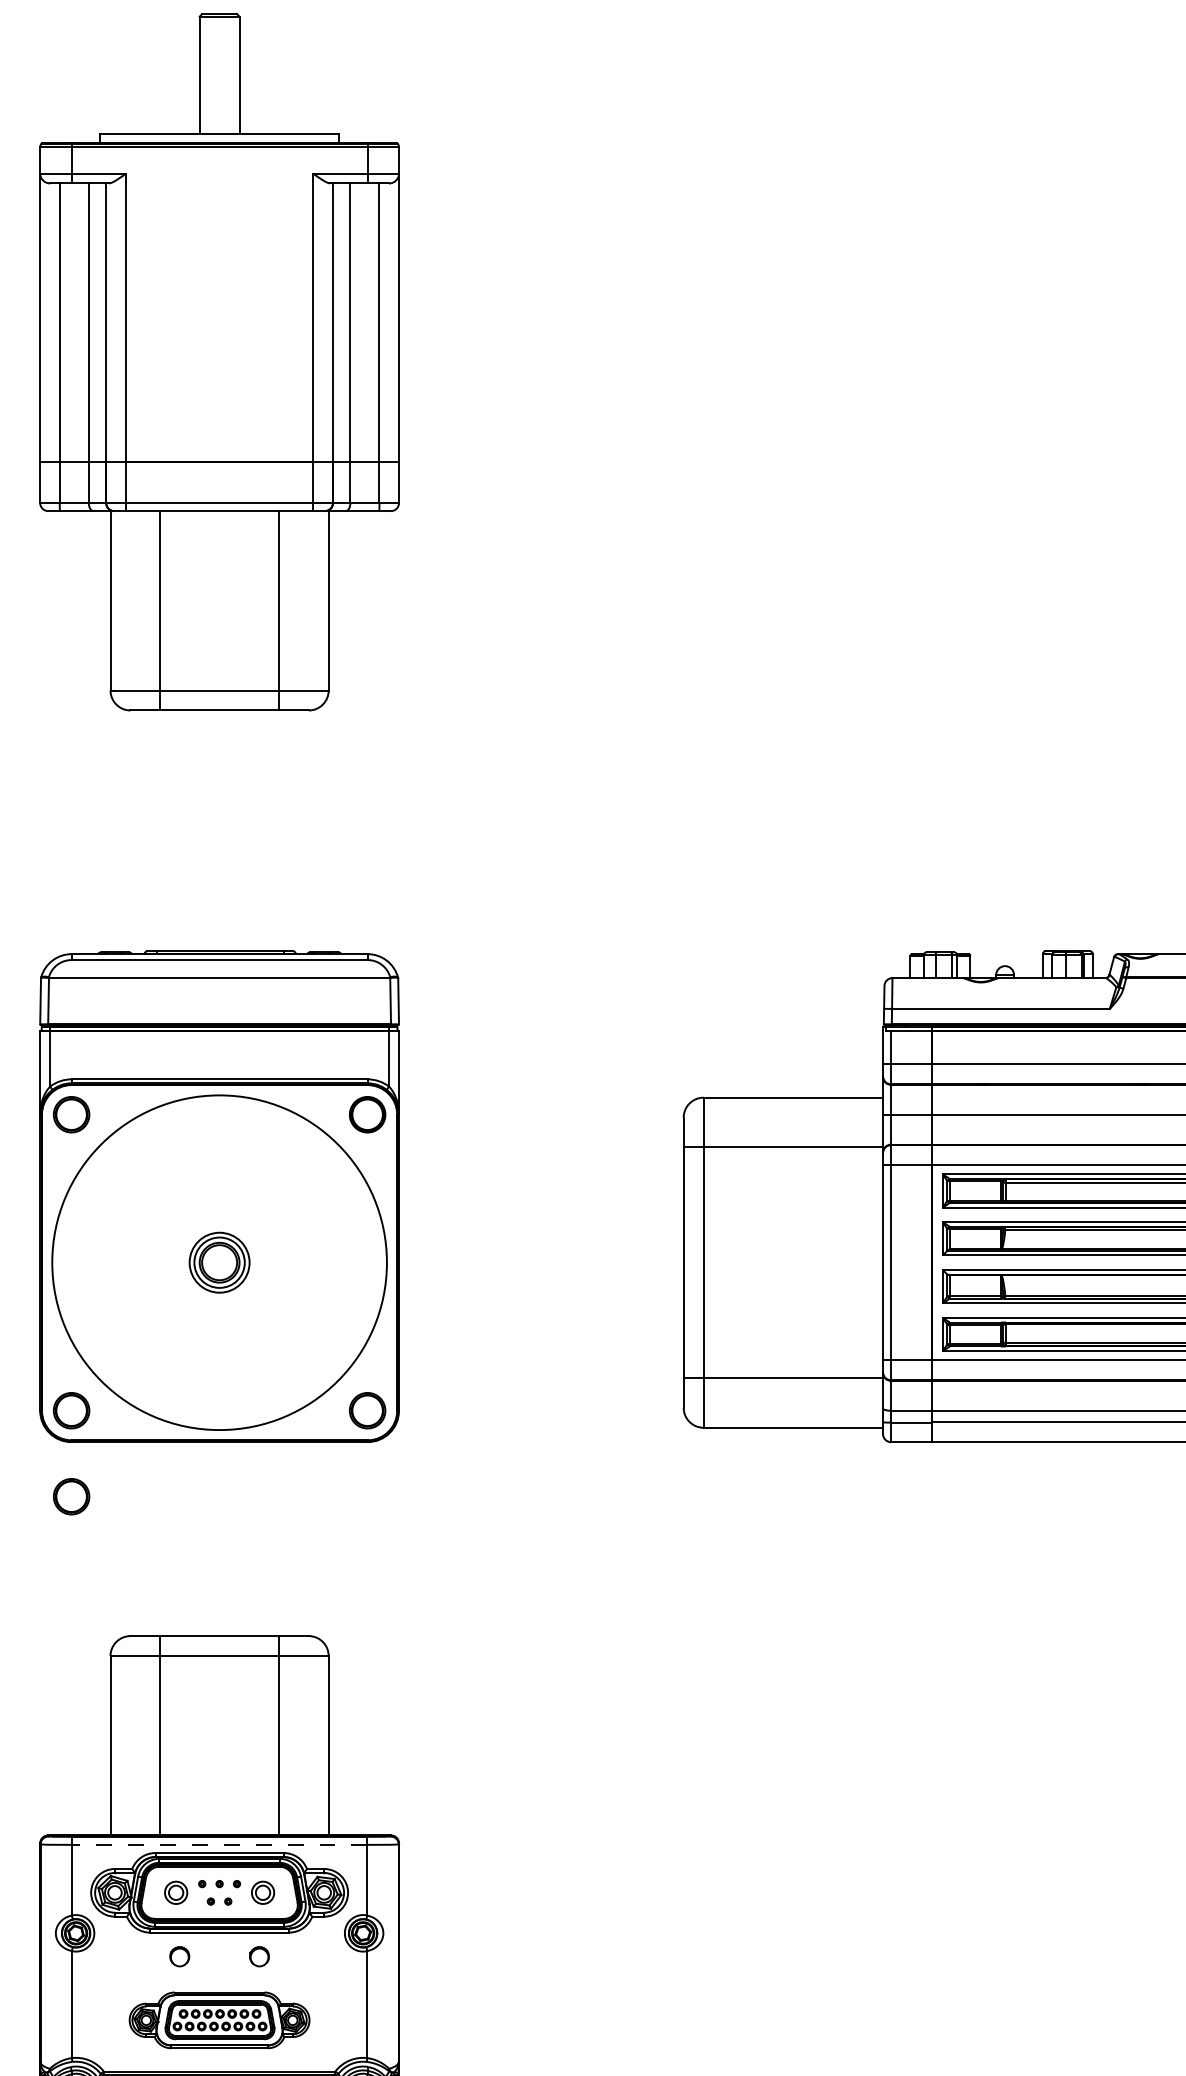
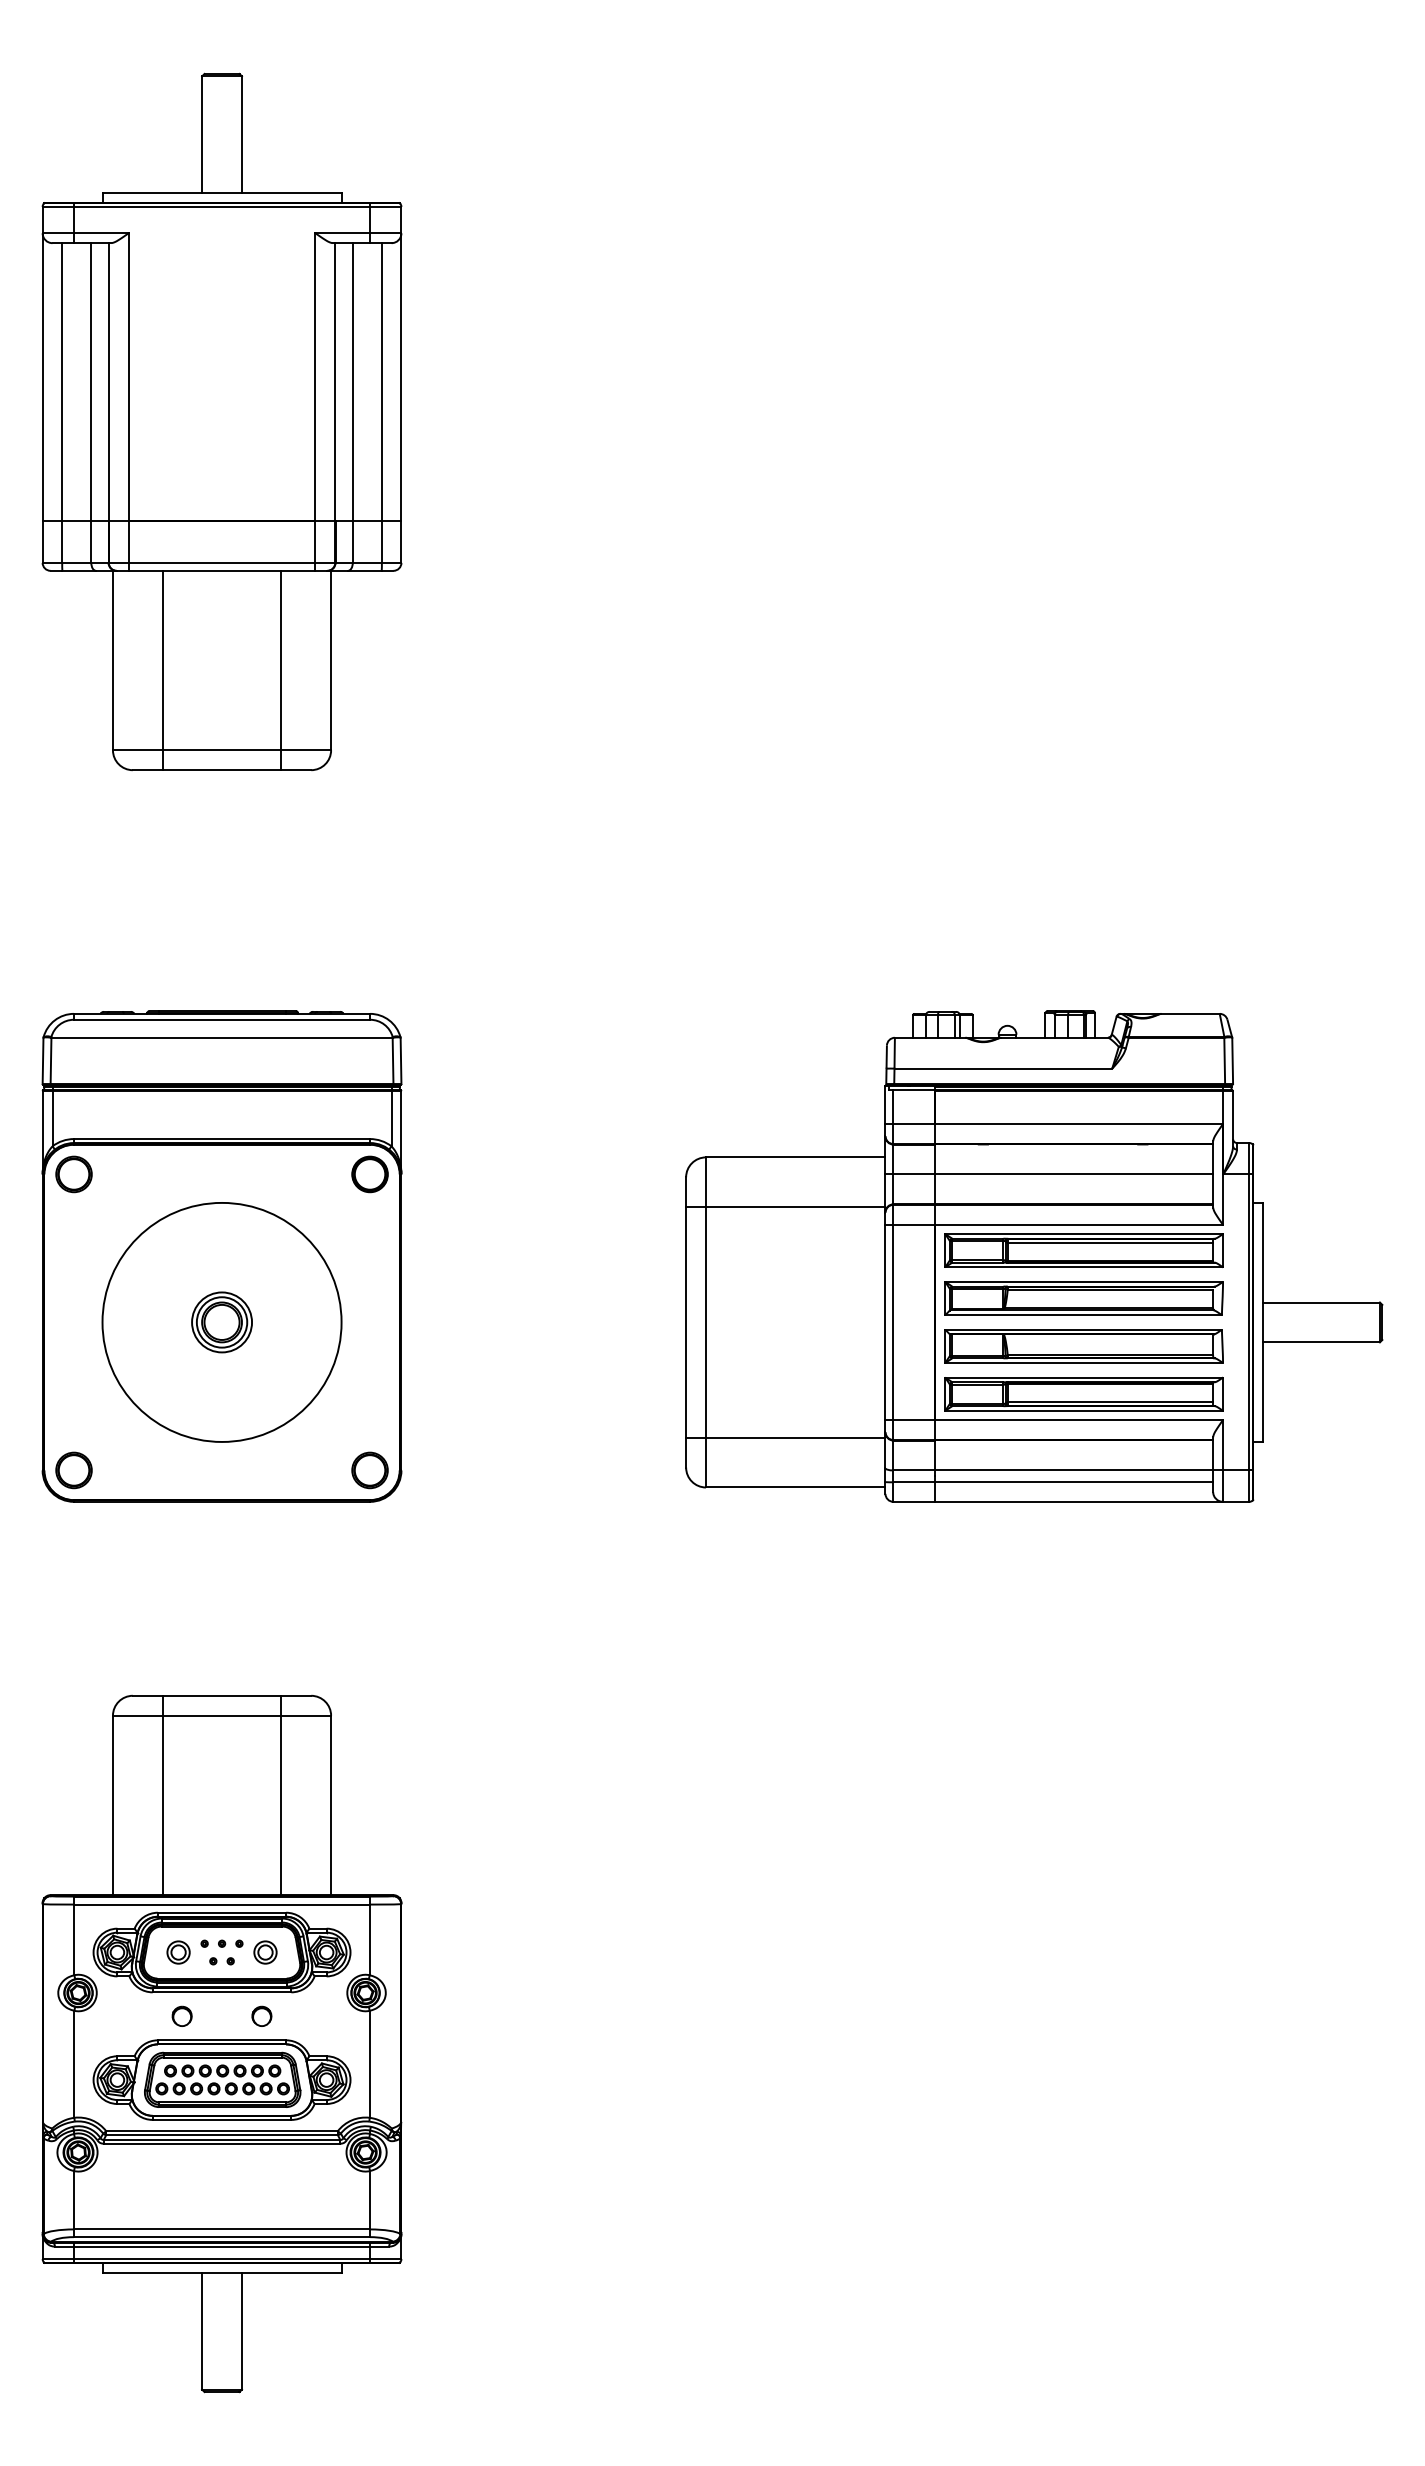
circle: (219, 1261) -> (221, 1321), size x0.71
part: (71, 1496) -> (73, 1556), removed
line: (220, 1844) -> (222, 1904), dashed -> solid
part: (219, 2019) -> (221, 2079), size x1.43

